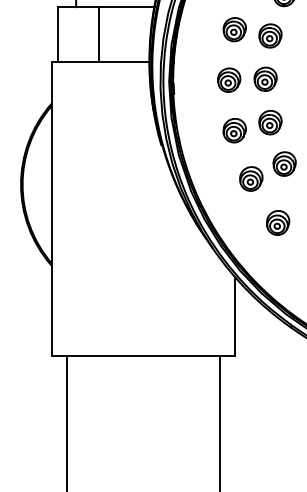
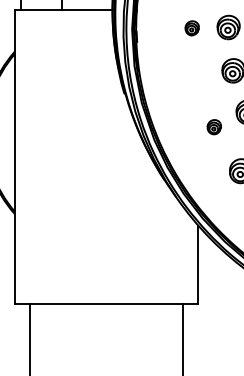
part: (229, 79) -> (192, 27), size x0.6
part: (234, 130) -> (197, 78), removed
part: (251, 178) -> (214, 126), size x0.6

